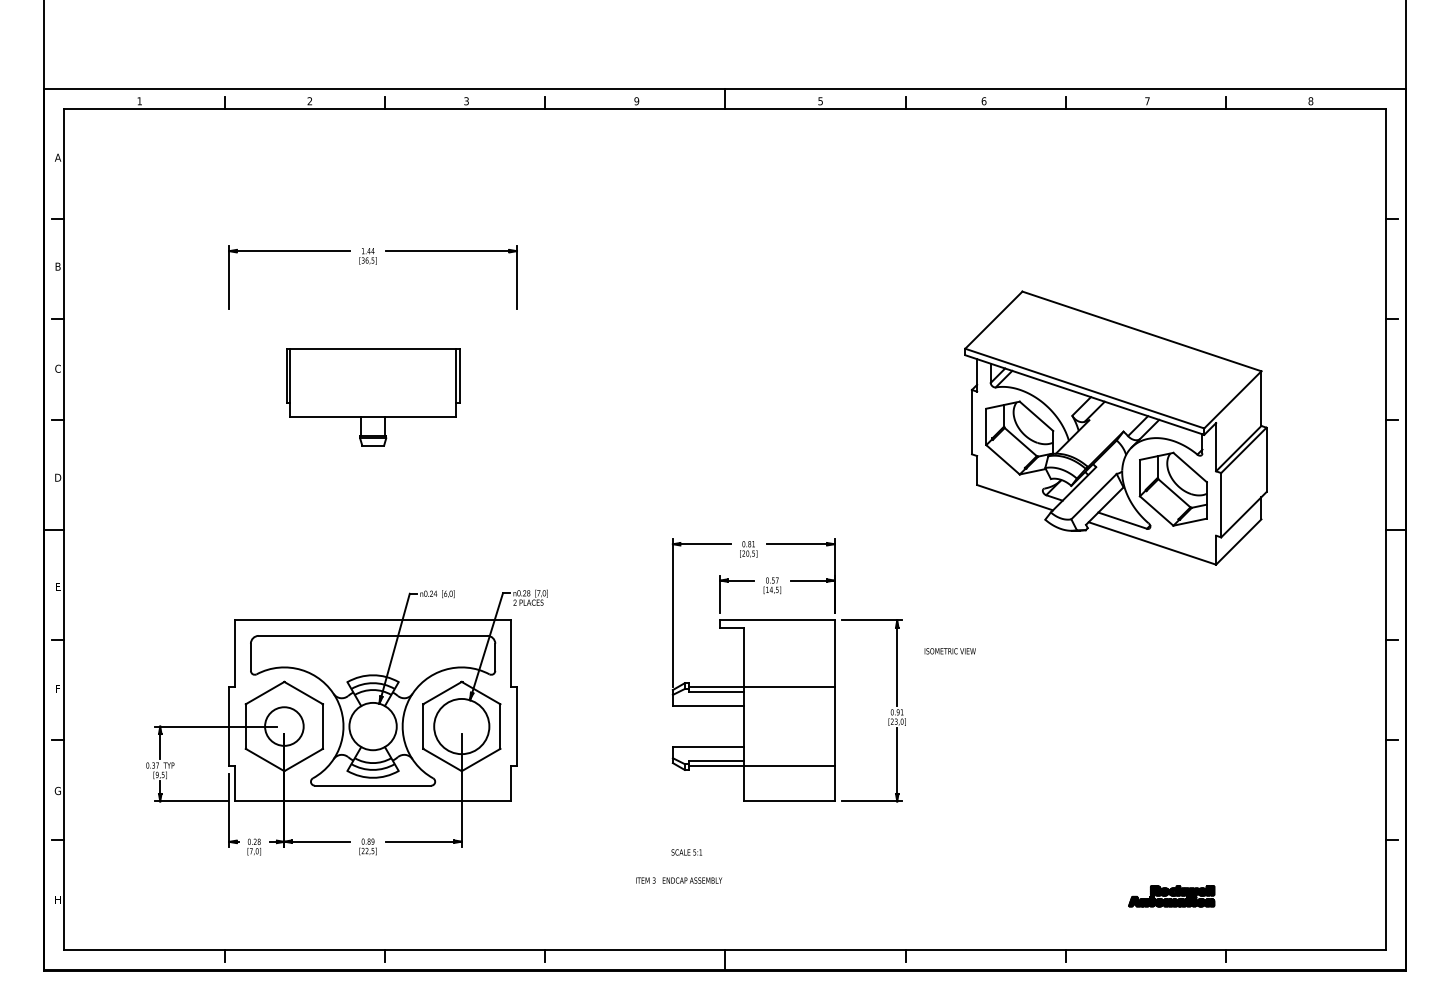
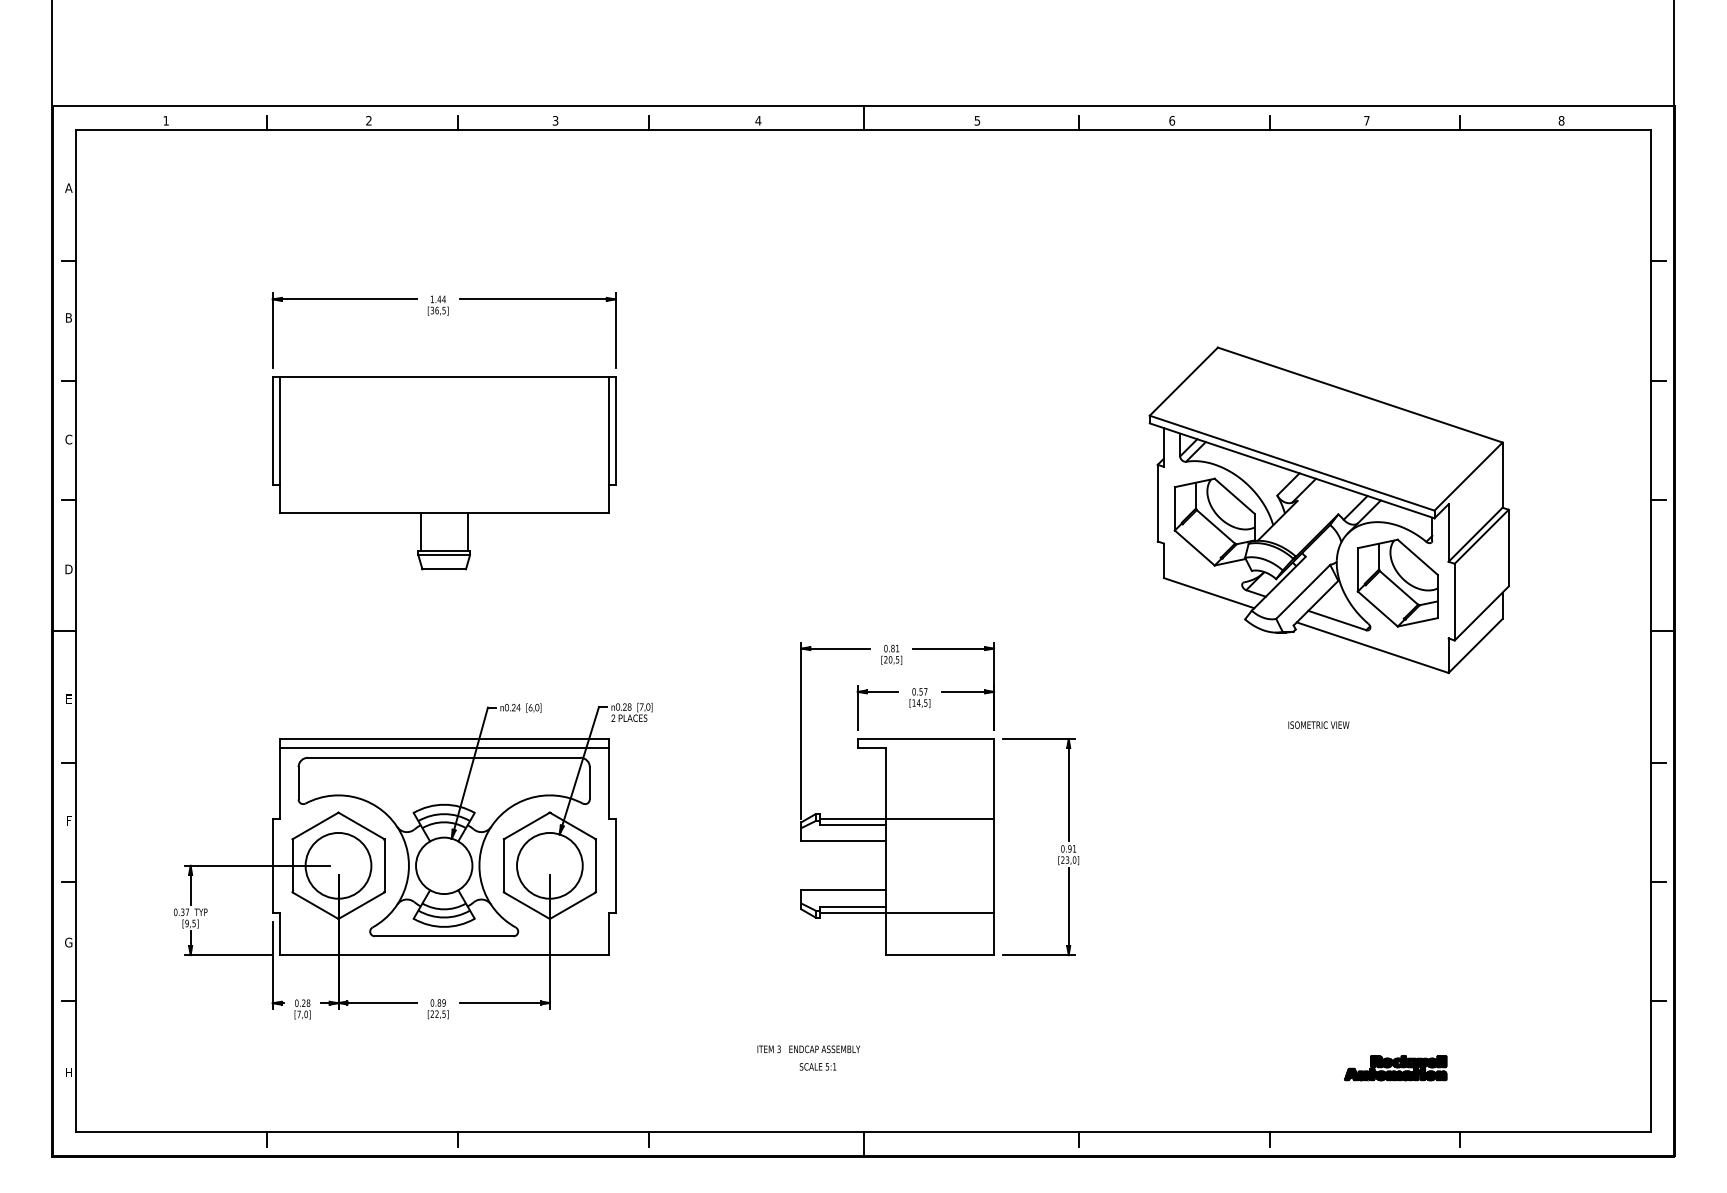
text: (636, 100) -> (758, 120), 9 -> 4
part: (373, 397) -> (444, 473), size x1.67
line: (372, 628) -> (443, 748), added
text: (949, 650) -> (1318, 724), moved
circle: (284, 726) -> (338, 865), size x1.43
text: (686, 852) -> (817, 1066), moved

